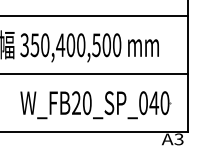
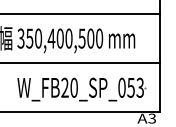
text: (159, 102) -> (135, 87), W_FB20_SP_040 -> W_FB20_SP_053

